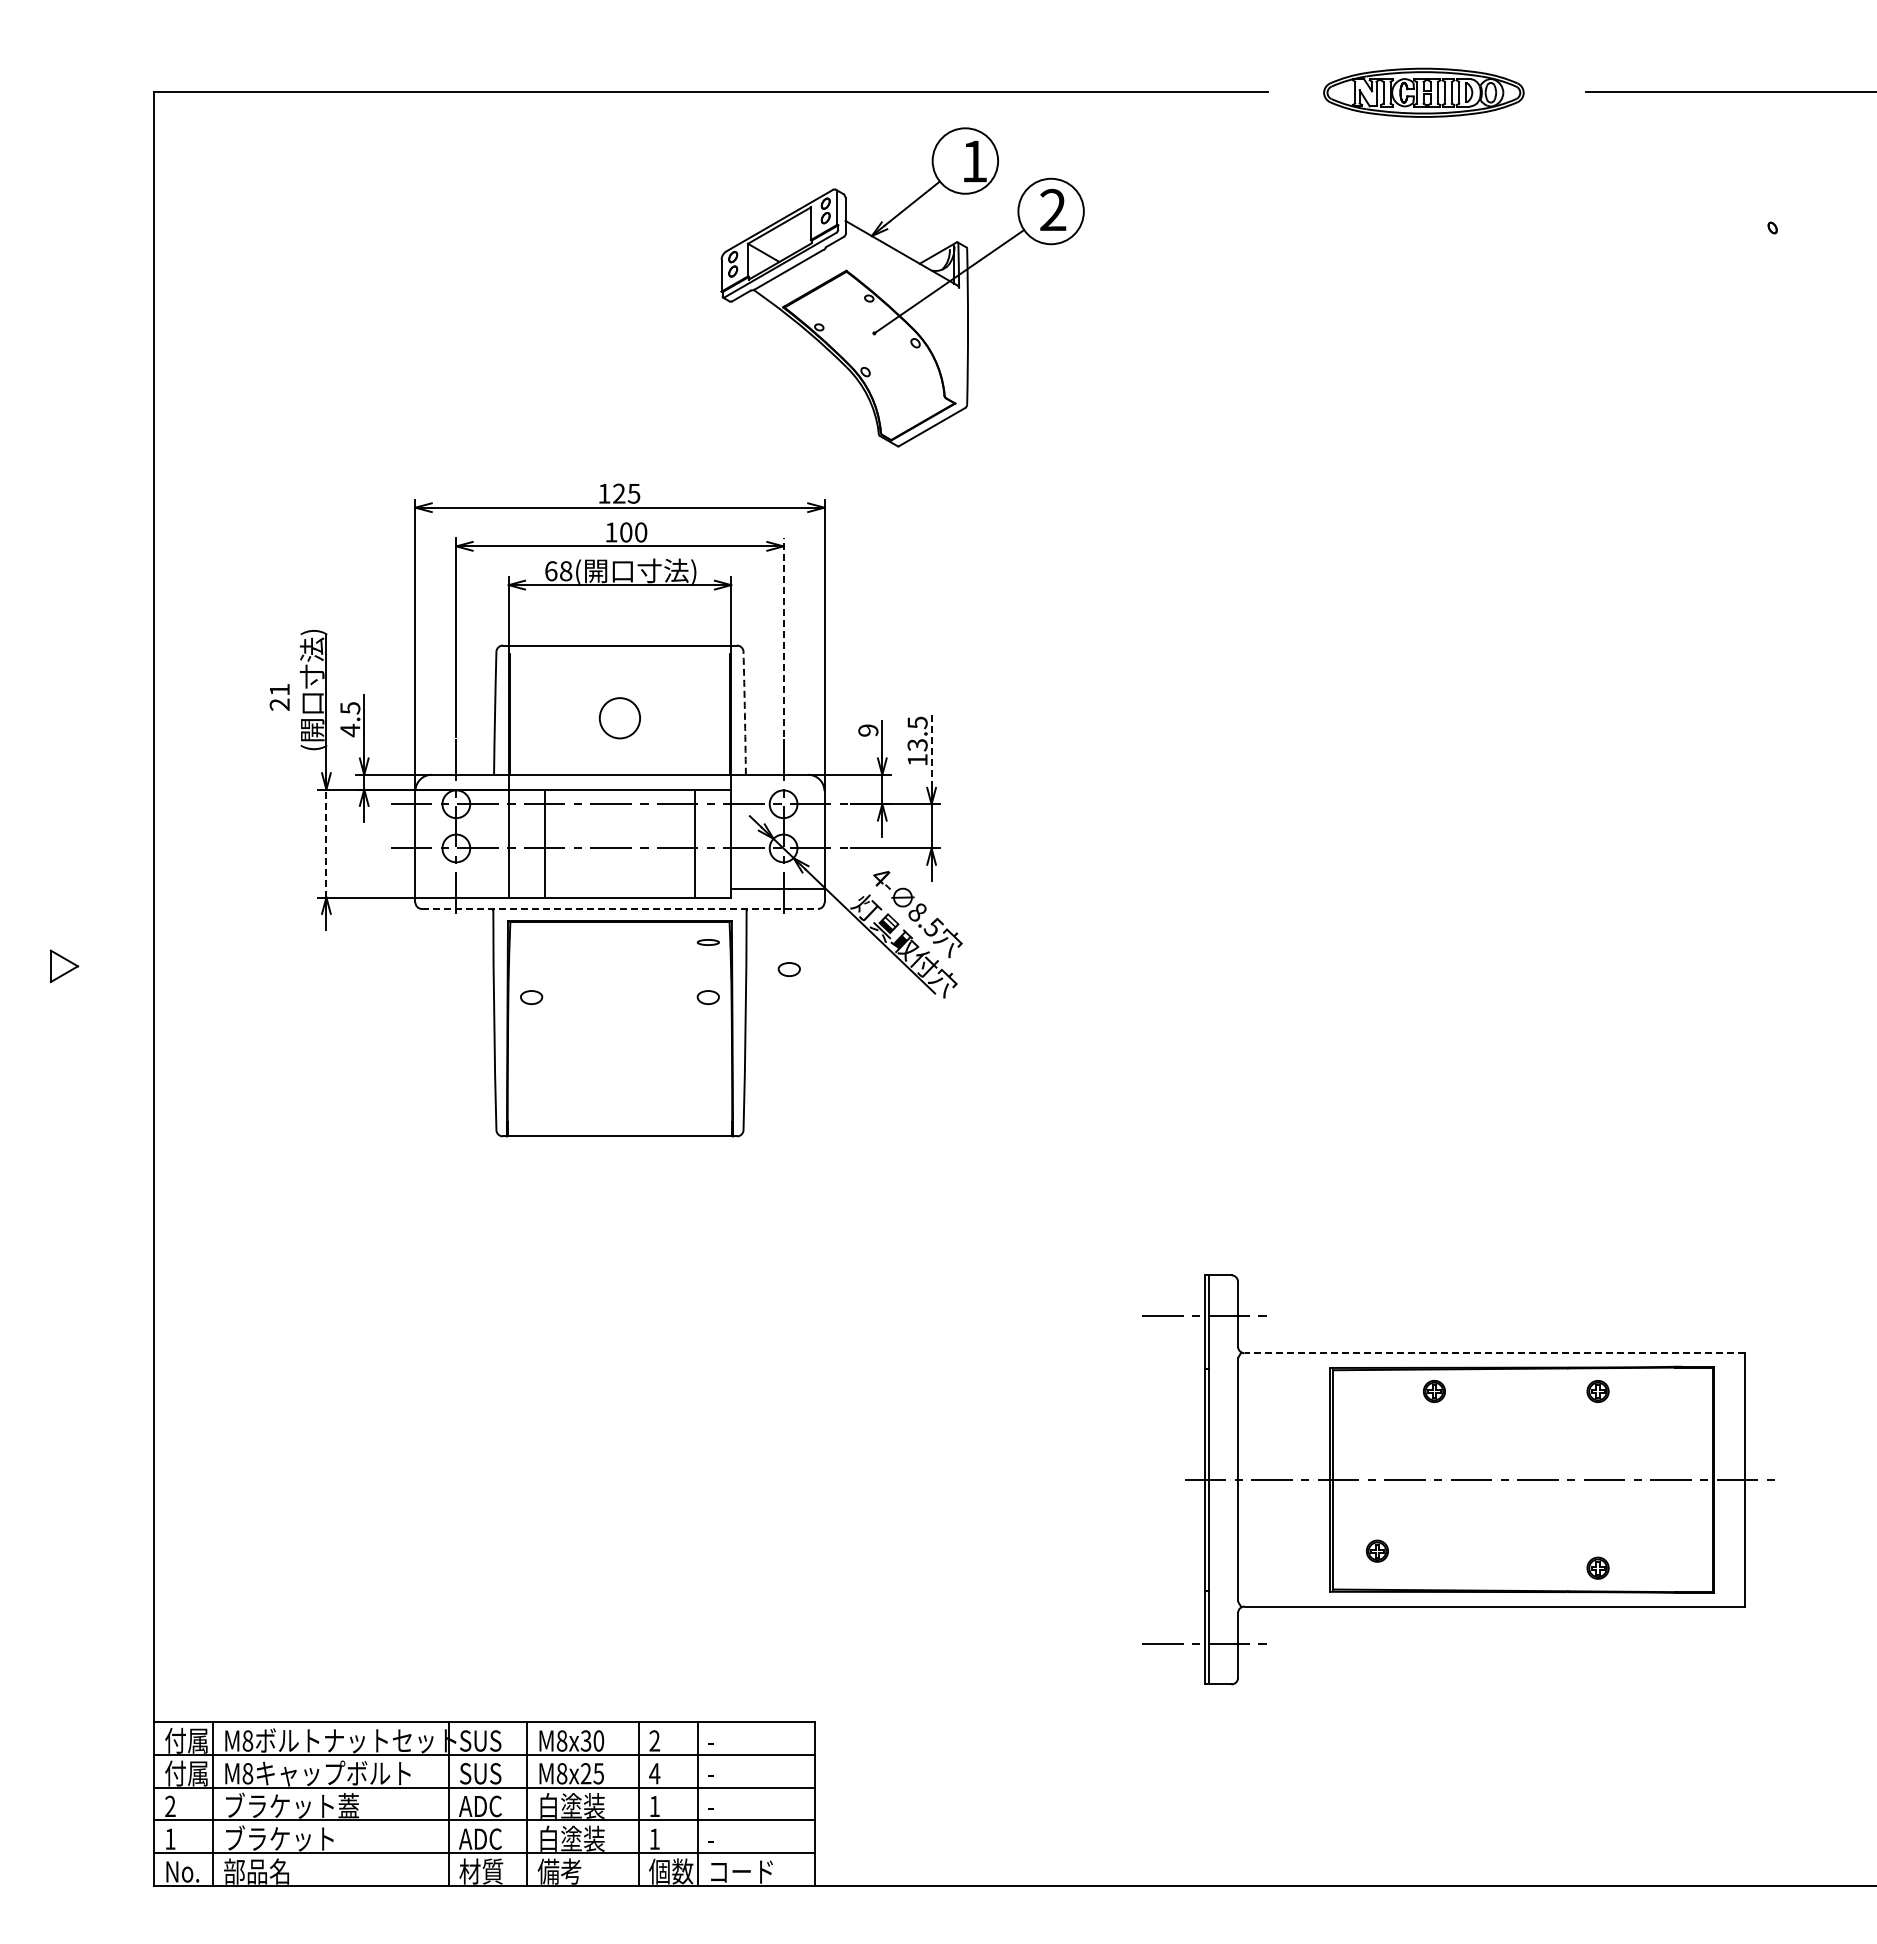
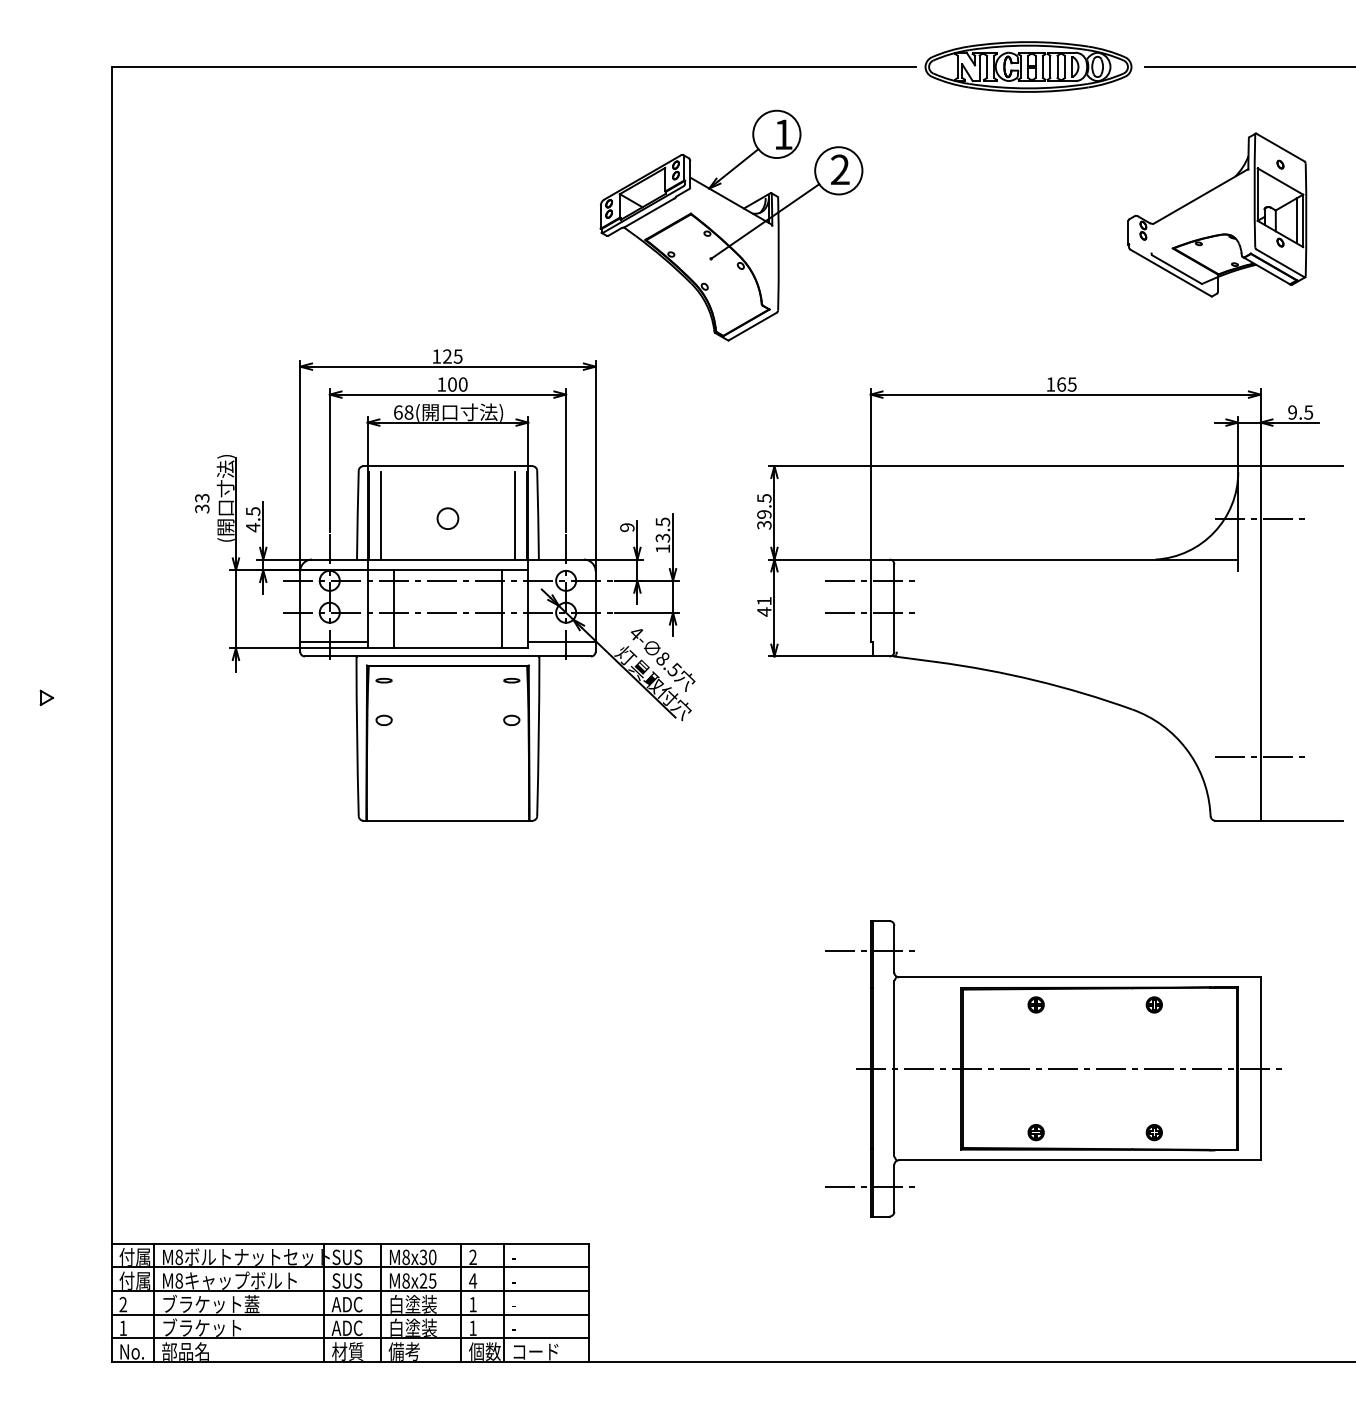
part: (1423, 92) -> (1028, 66), size x1.43
part: (902, 287) -> (731, 225), moved
part: (1685, 297) -> (1217, 214), added
line: (783, 637) -> (566, 460), dashed -> solid
text: (279, 697) -> (202, 503), 21 -> 33
line: (526, 713) -> (380, 515), added
line: (713, 713) -> (515, 515), added
arc: (744, 713) -> (537, 515), dashed -> solid
circle: (619, 717) -> (447, 518), size x0.71
line: (931, 748) -> (672, 540), dashed -> solid
part: (1453, 829) -> (1049, 599), added
line: (326, 843) -> (236, 609), dashed -> solid
line: (461, 889) -> (333, 642), added
line: (619, 909) -> (447, 656), dashed -> solid
part: (531, 942) -> (384, 680), added
part: (64, 966) -> (46, 698), size x0.62
part: (788, 969) -> (569, 700), removed
line: (1494, 1353) -> (1079, 977), dashed -> solid
part: (1377, 1550) -> (1036, 1132), moved

